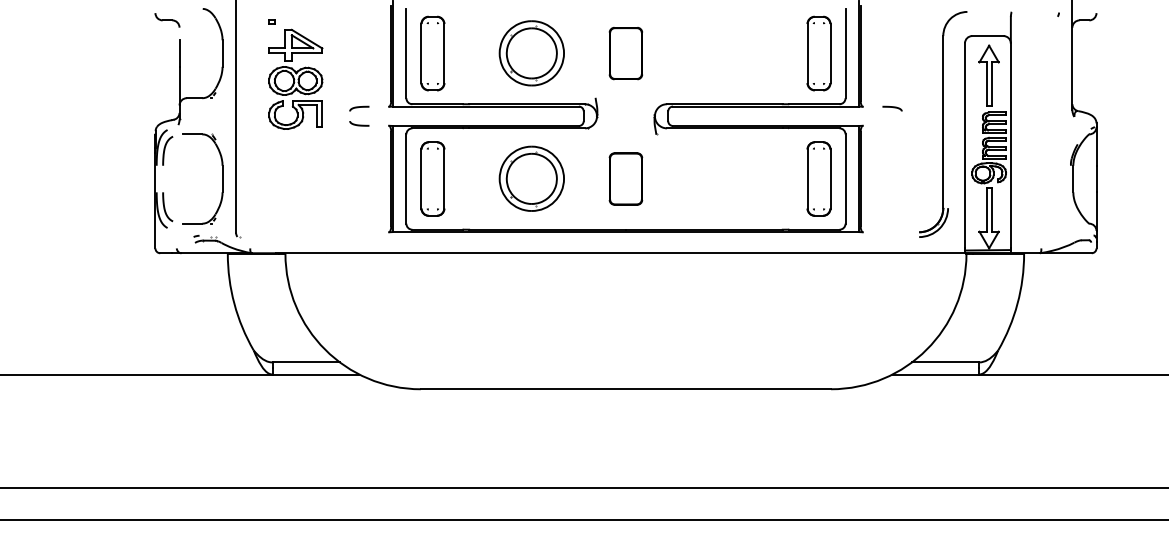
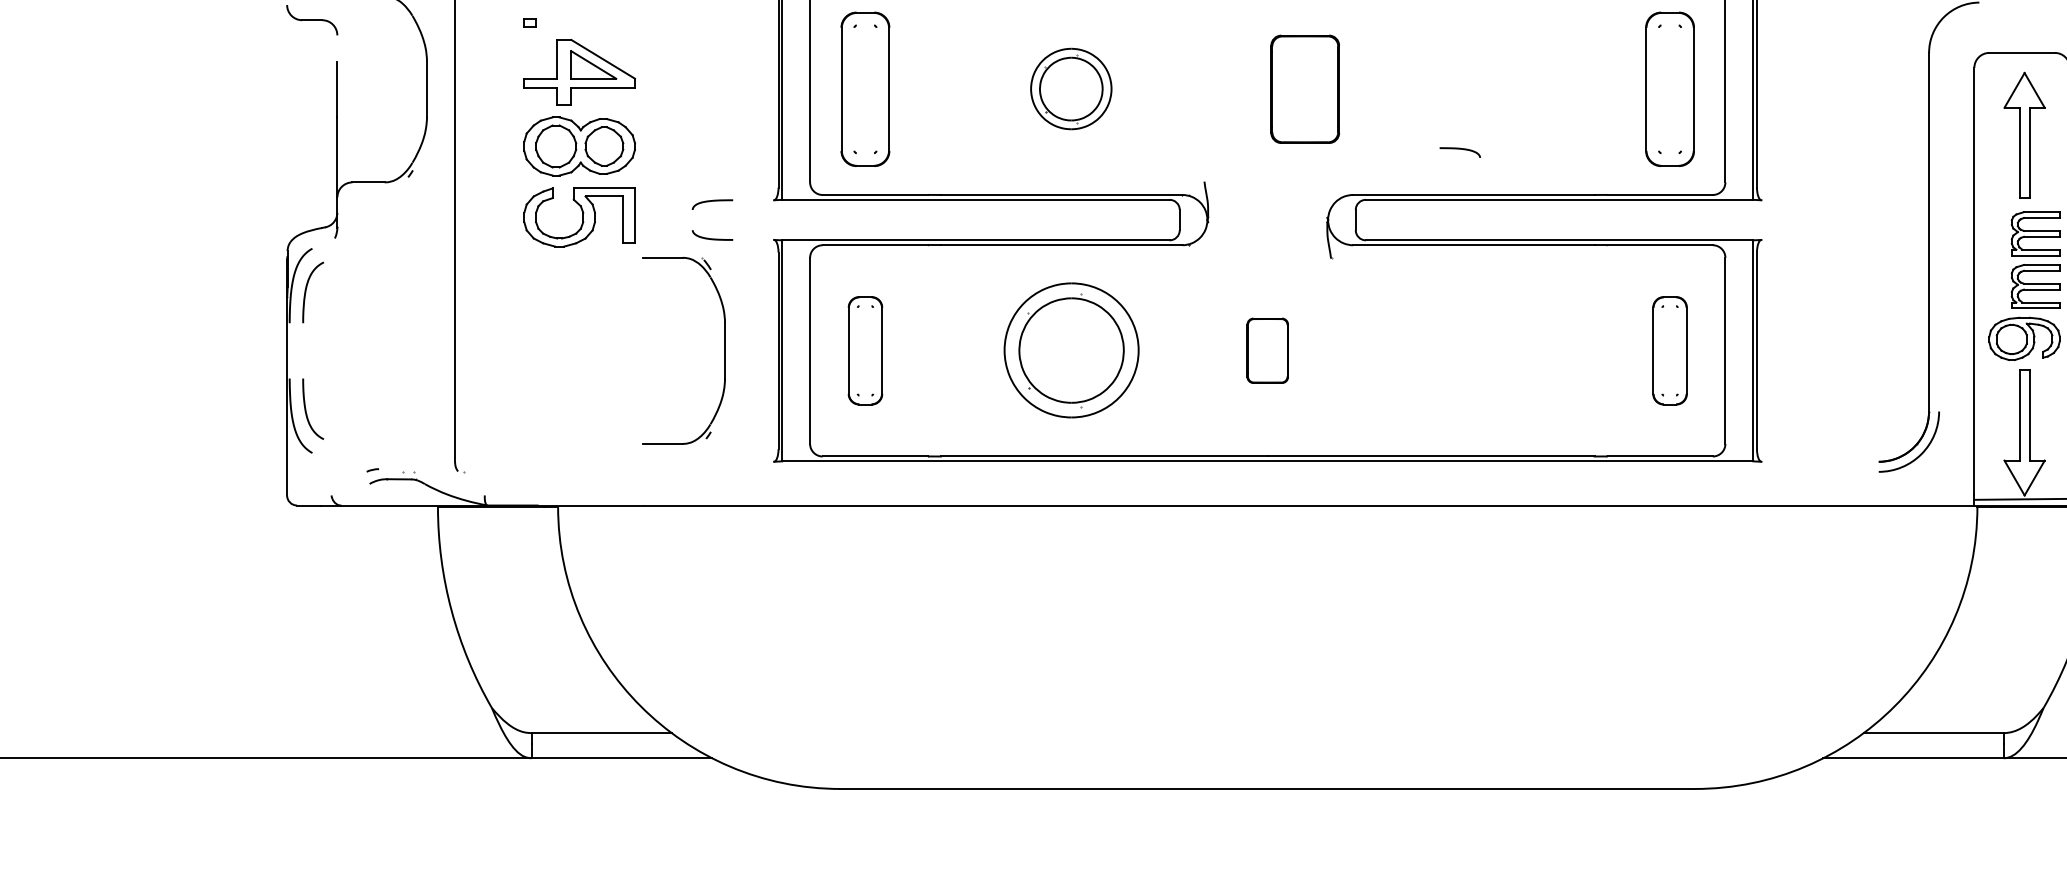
part: (531, 53) -> (1070, 89), size x0.6
part: (625, 53) -> (1304, 89), moved
curve: (892, 107) -> (1460, 149), moved
part: (222, 178) -> (724, 349), moved
part: (432, 178) -> (864, 349), size x0.7
part: (625, 178) -> (1266, 349), size x0.6
part: (818, 178) -> (1669, 349), size x0.7

